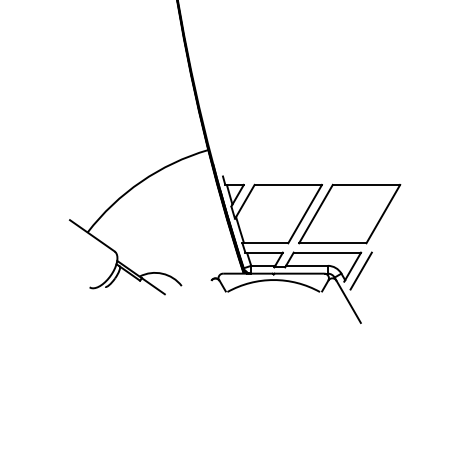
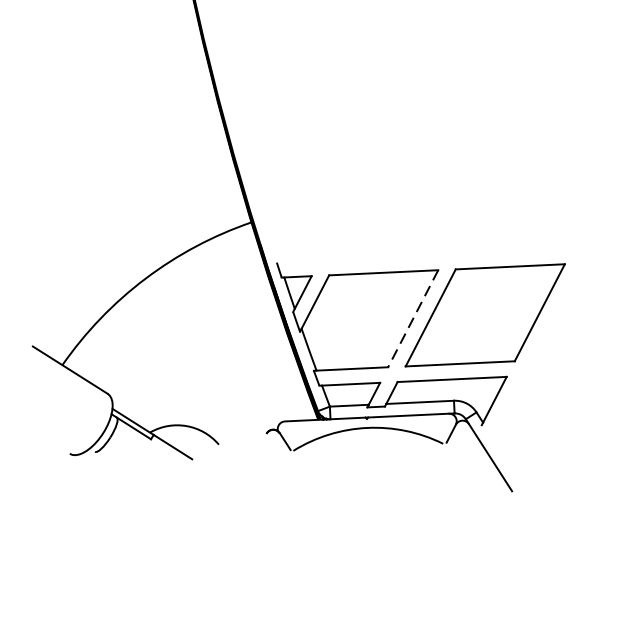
line: (305, 214) -> (413, 319), solid -> dashed
line: (360, 270) -> (507, 405), removed

